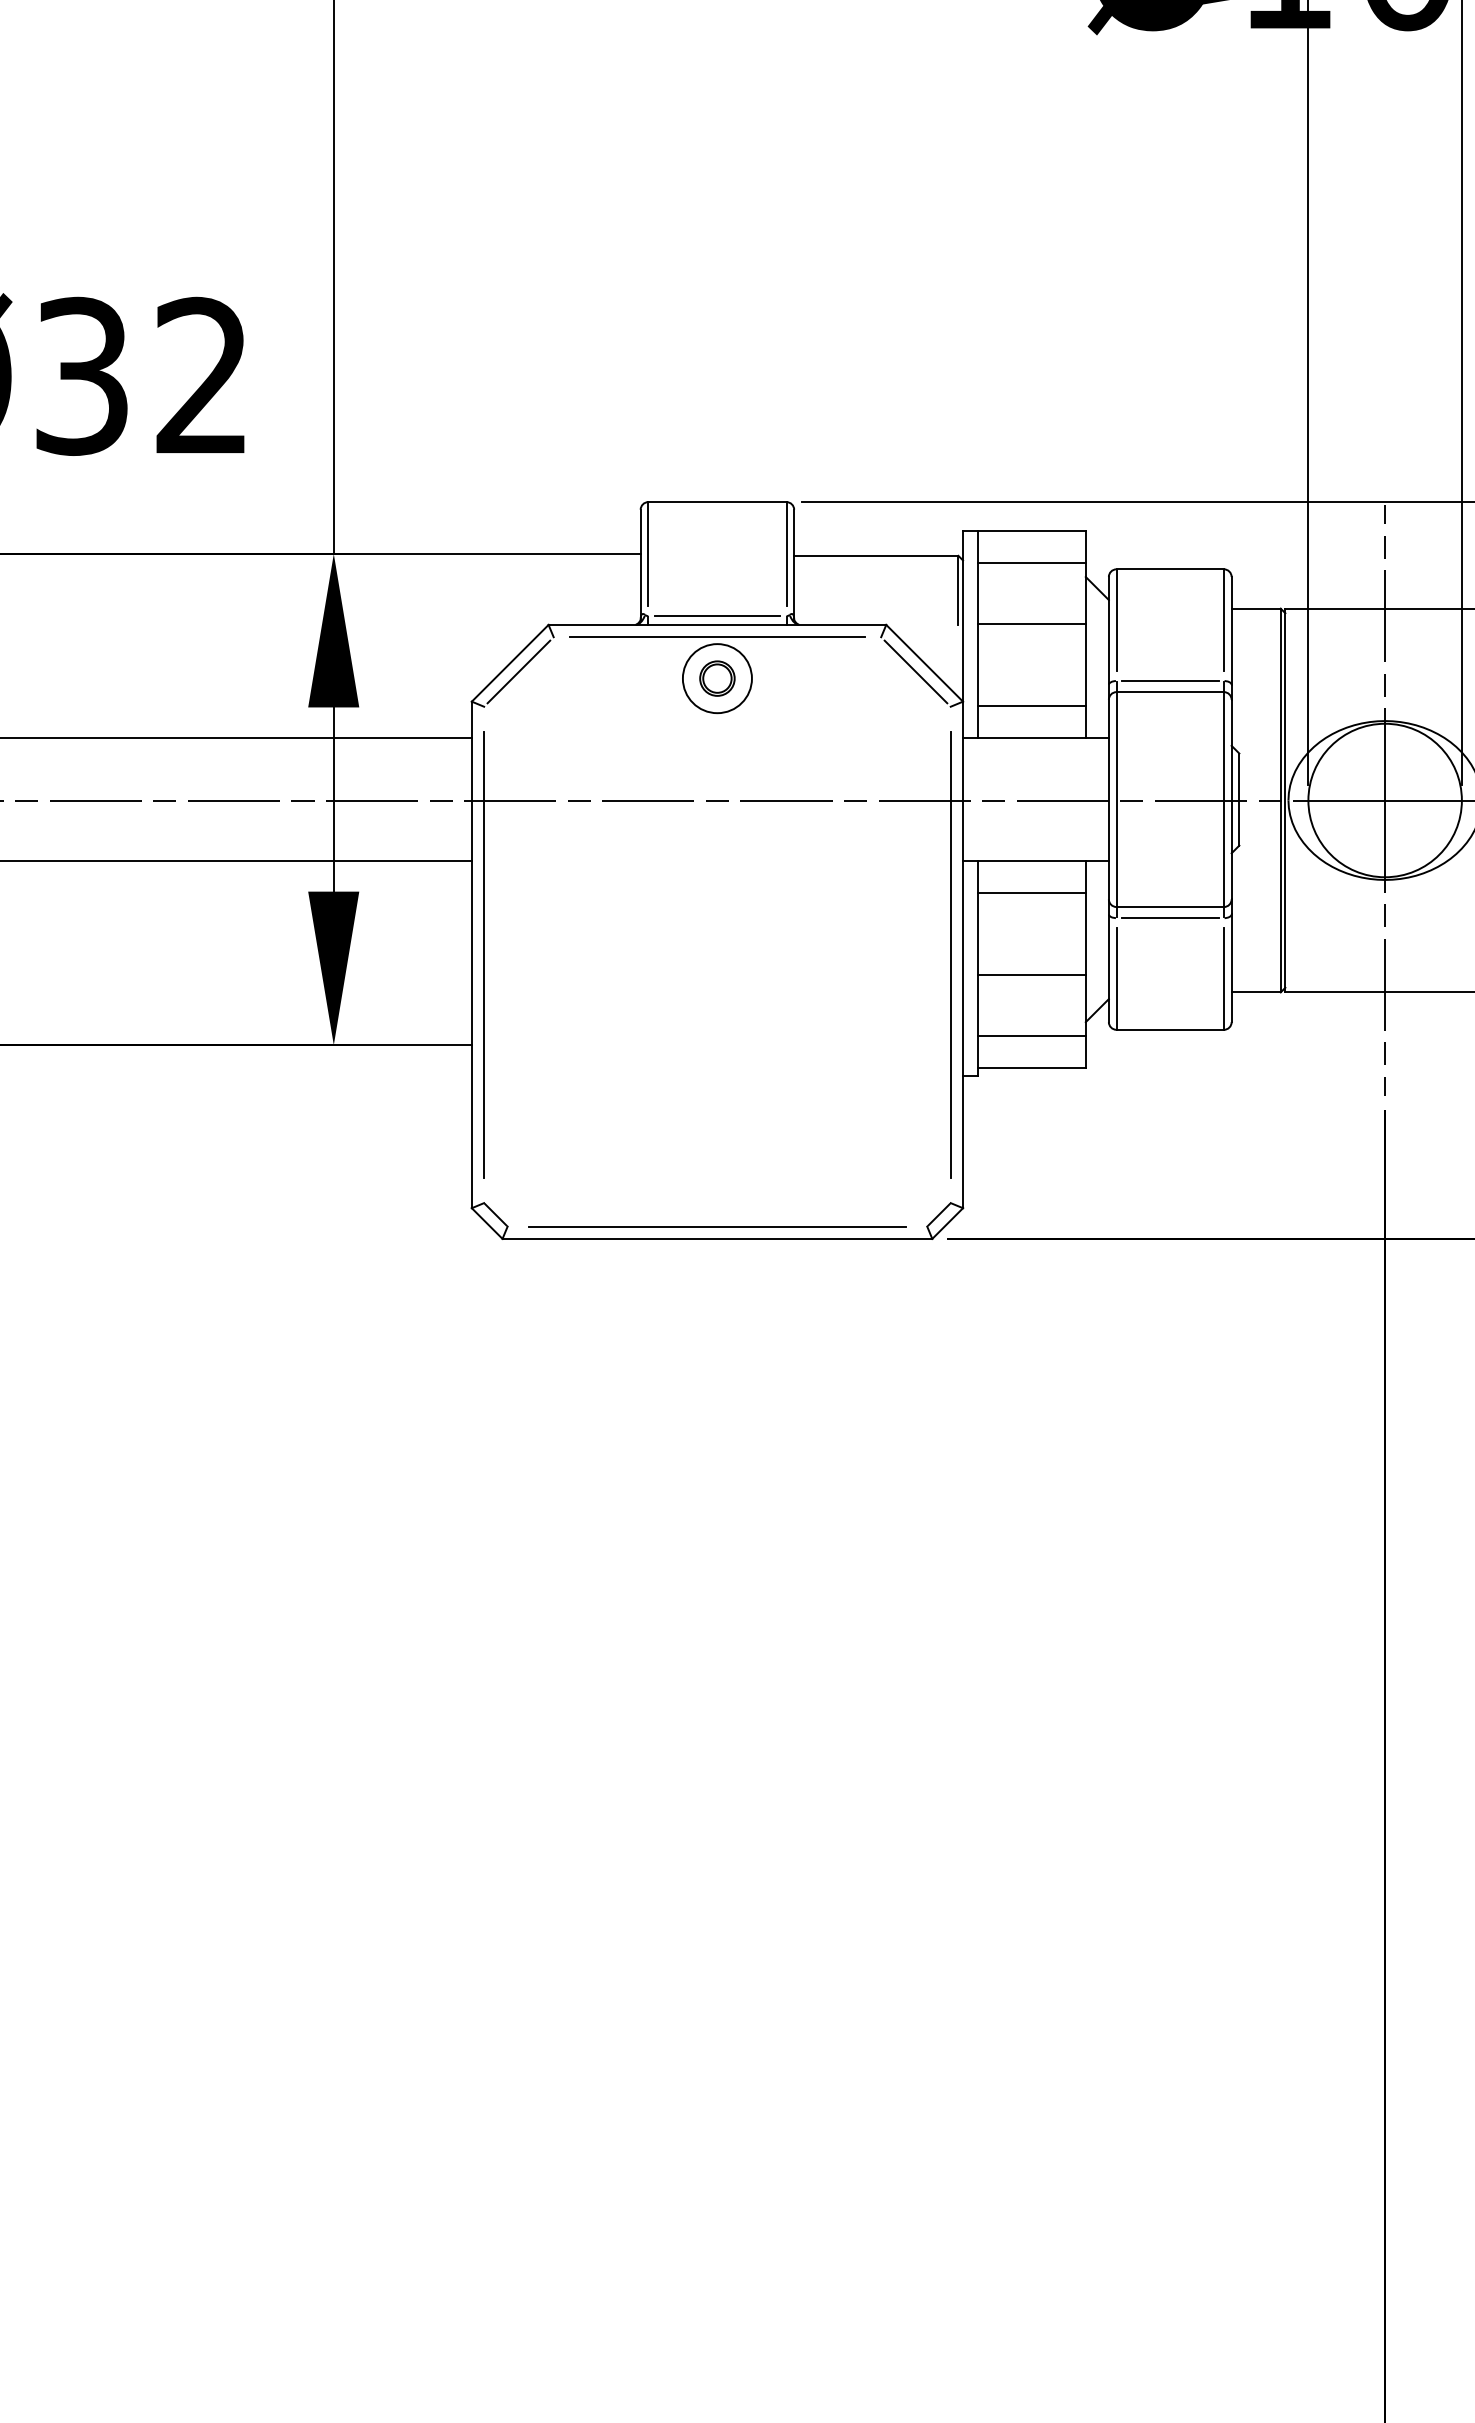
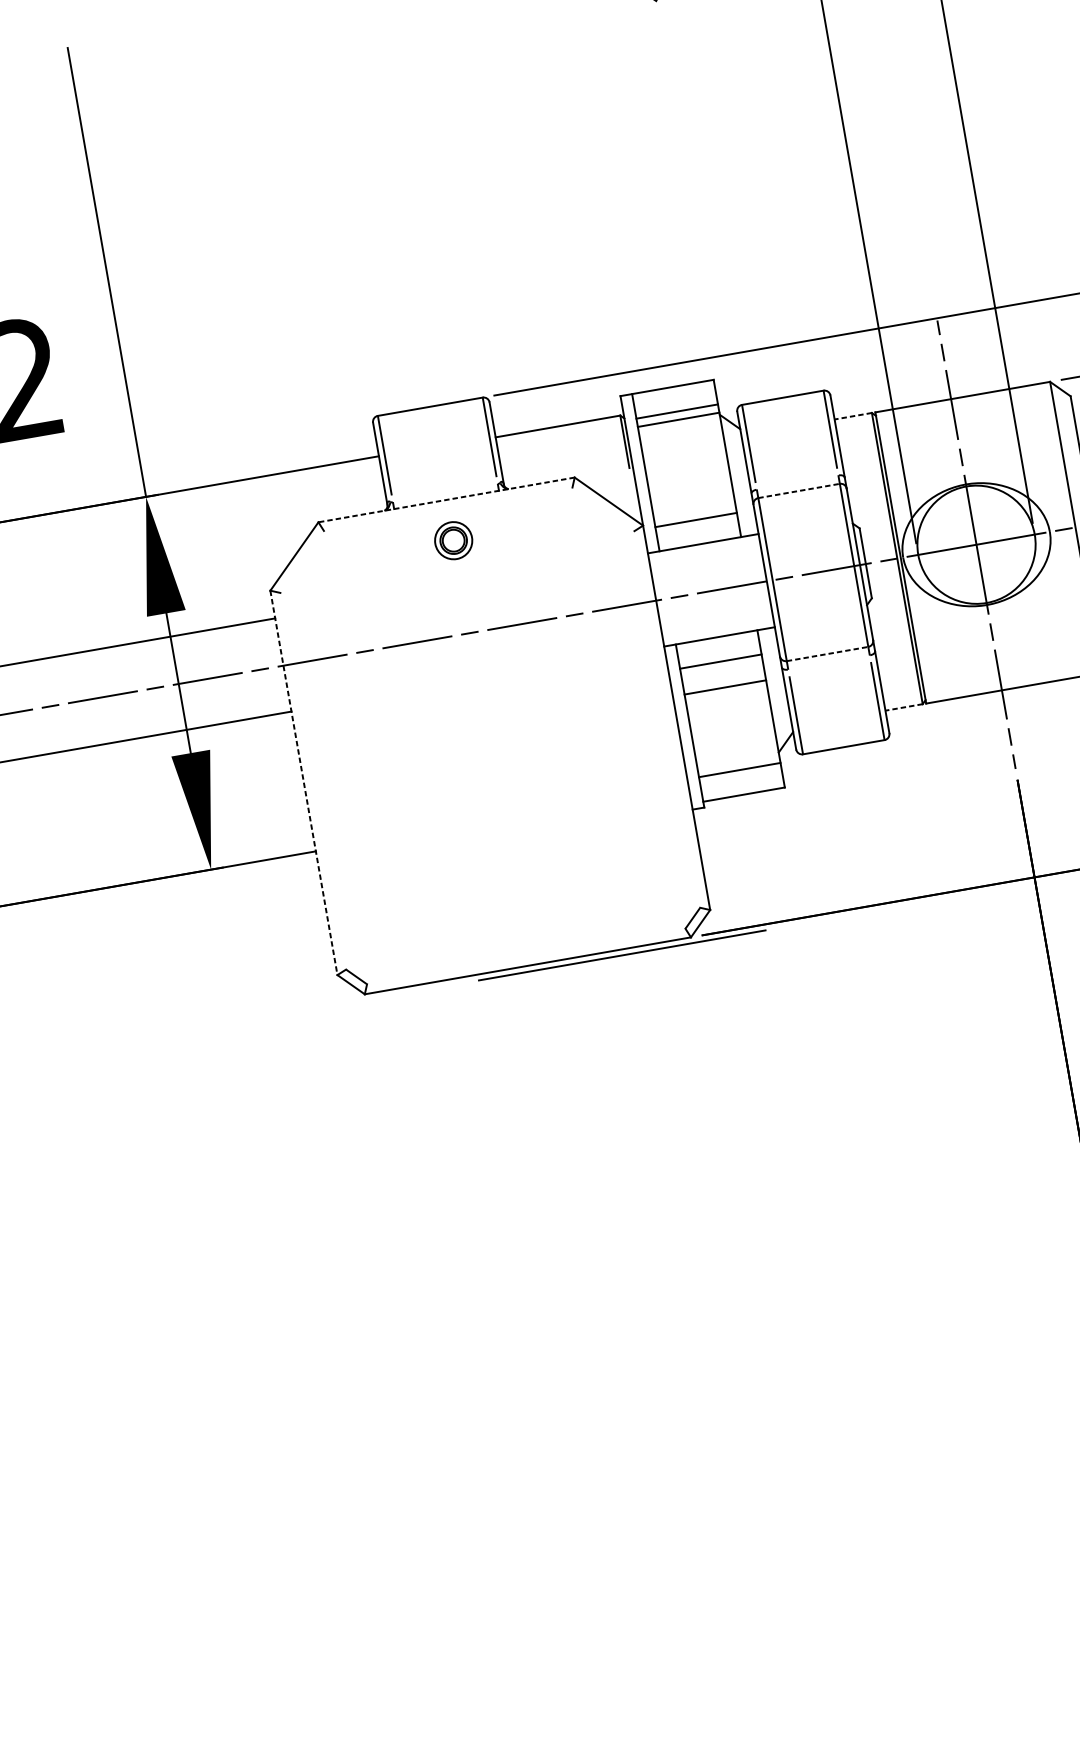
line: (1256, 608) -> (853, 416), solid -> dashed
line: (717, 616) -> (445, 493), removed
line: (717, 624) -> (446, 499), solid -> dashed
line: (1031, 624) -> (678, 420), moved
line: (717, 637) -> (448, 509), removed
line: (518, 671) -> (301, 561), removed
line: (915, 671) -> (603, 509), removed
circle: (716, 678) -> (452, 540), size x0.7
line: (1169, 680) -> (796, 482), removed
line: (1170, 692) -> (799, 491), solid -> dashed
line: (1170, 907) -> (827, 654), solid -> dashed
line: (1169, 918) -> (828, 662), removed
line: (484, 954) -> (313, 780), removed
line: (950, 954) -> (667, 719), removed
line: (471, 955) -> (303, 783), solid -> dashed
line: (1031, 974) -> (724, 687), moved
line: (1256, 992) -> (904, 707), solid -> dashed
line: (717, 1226) -> (622, 955), moved

